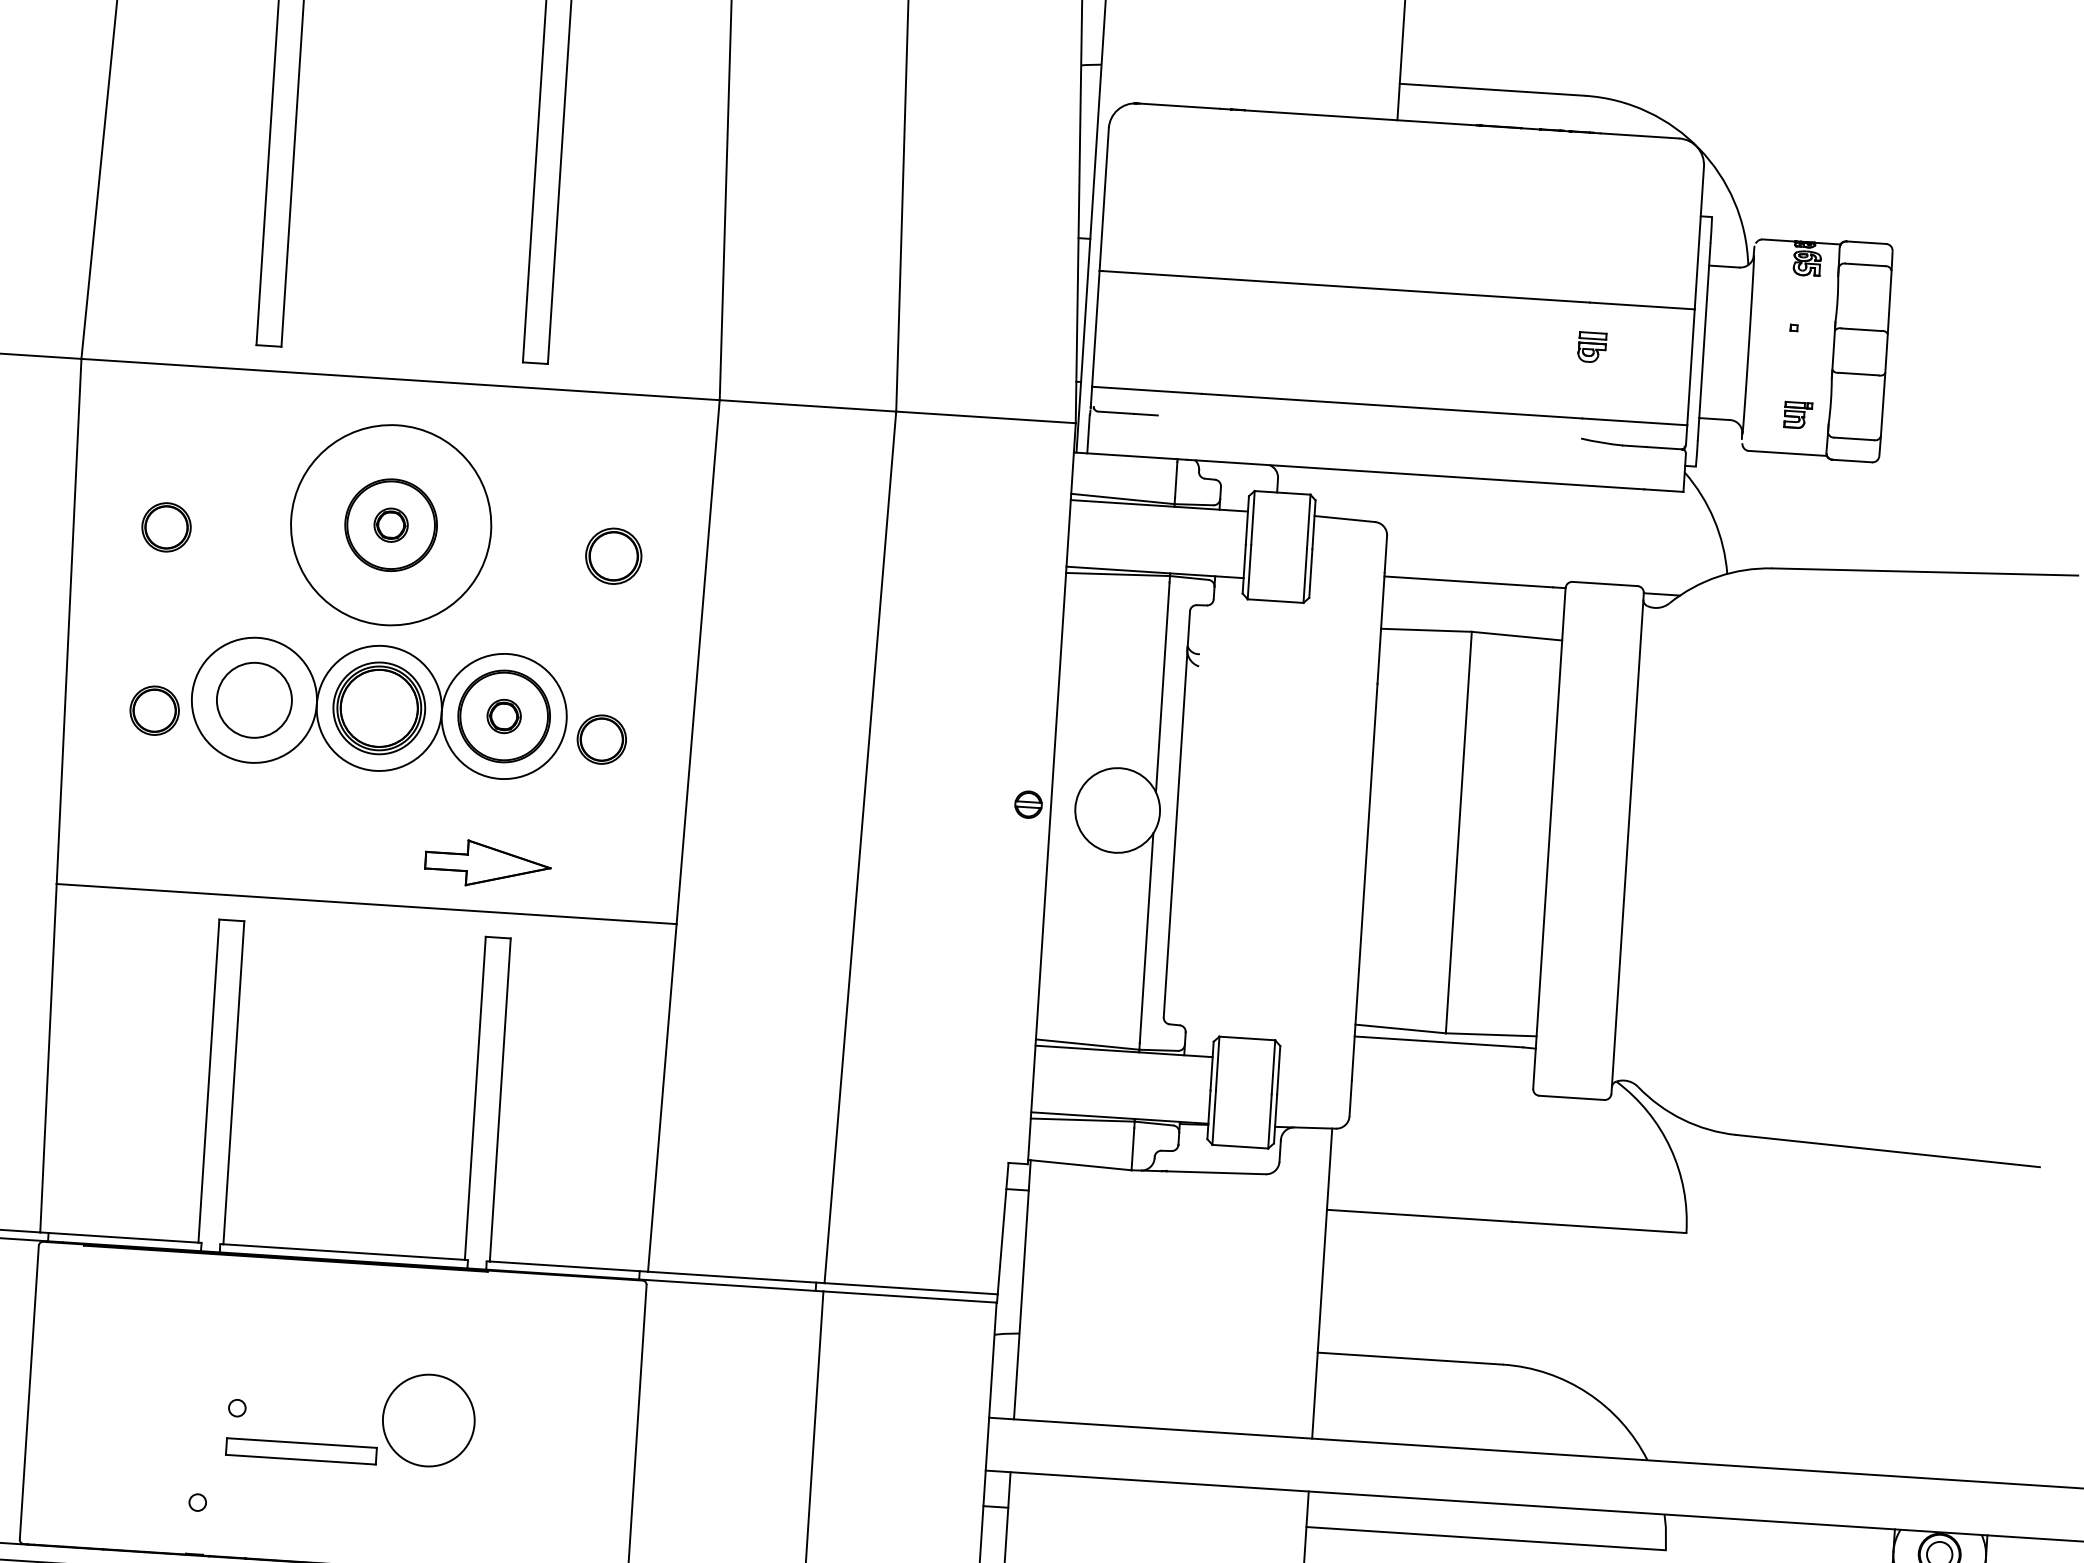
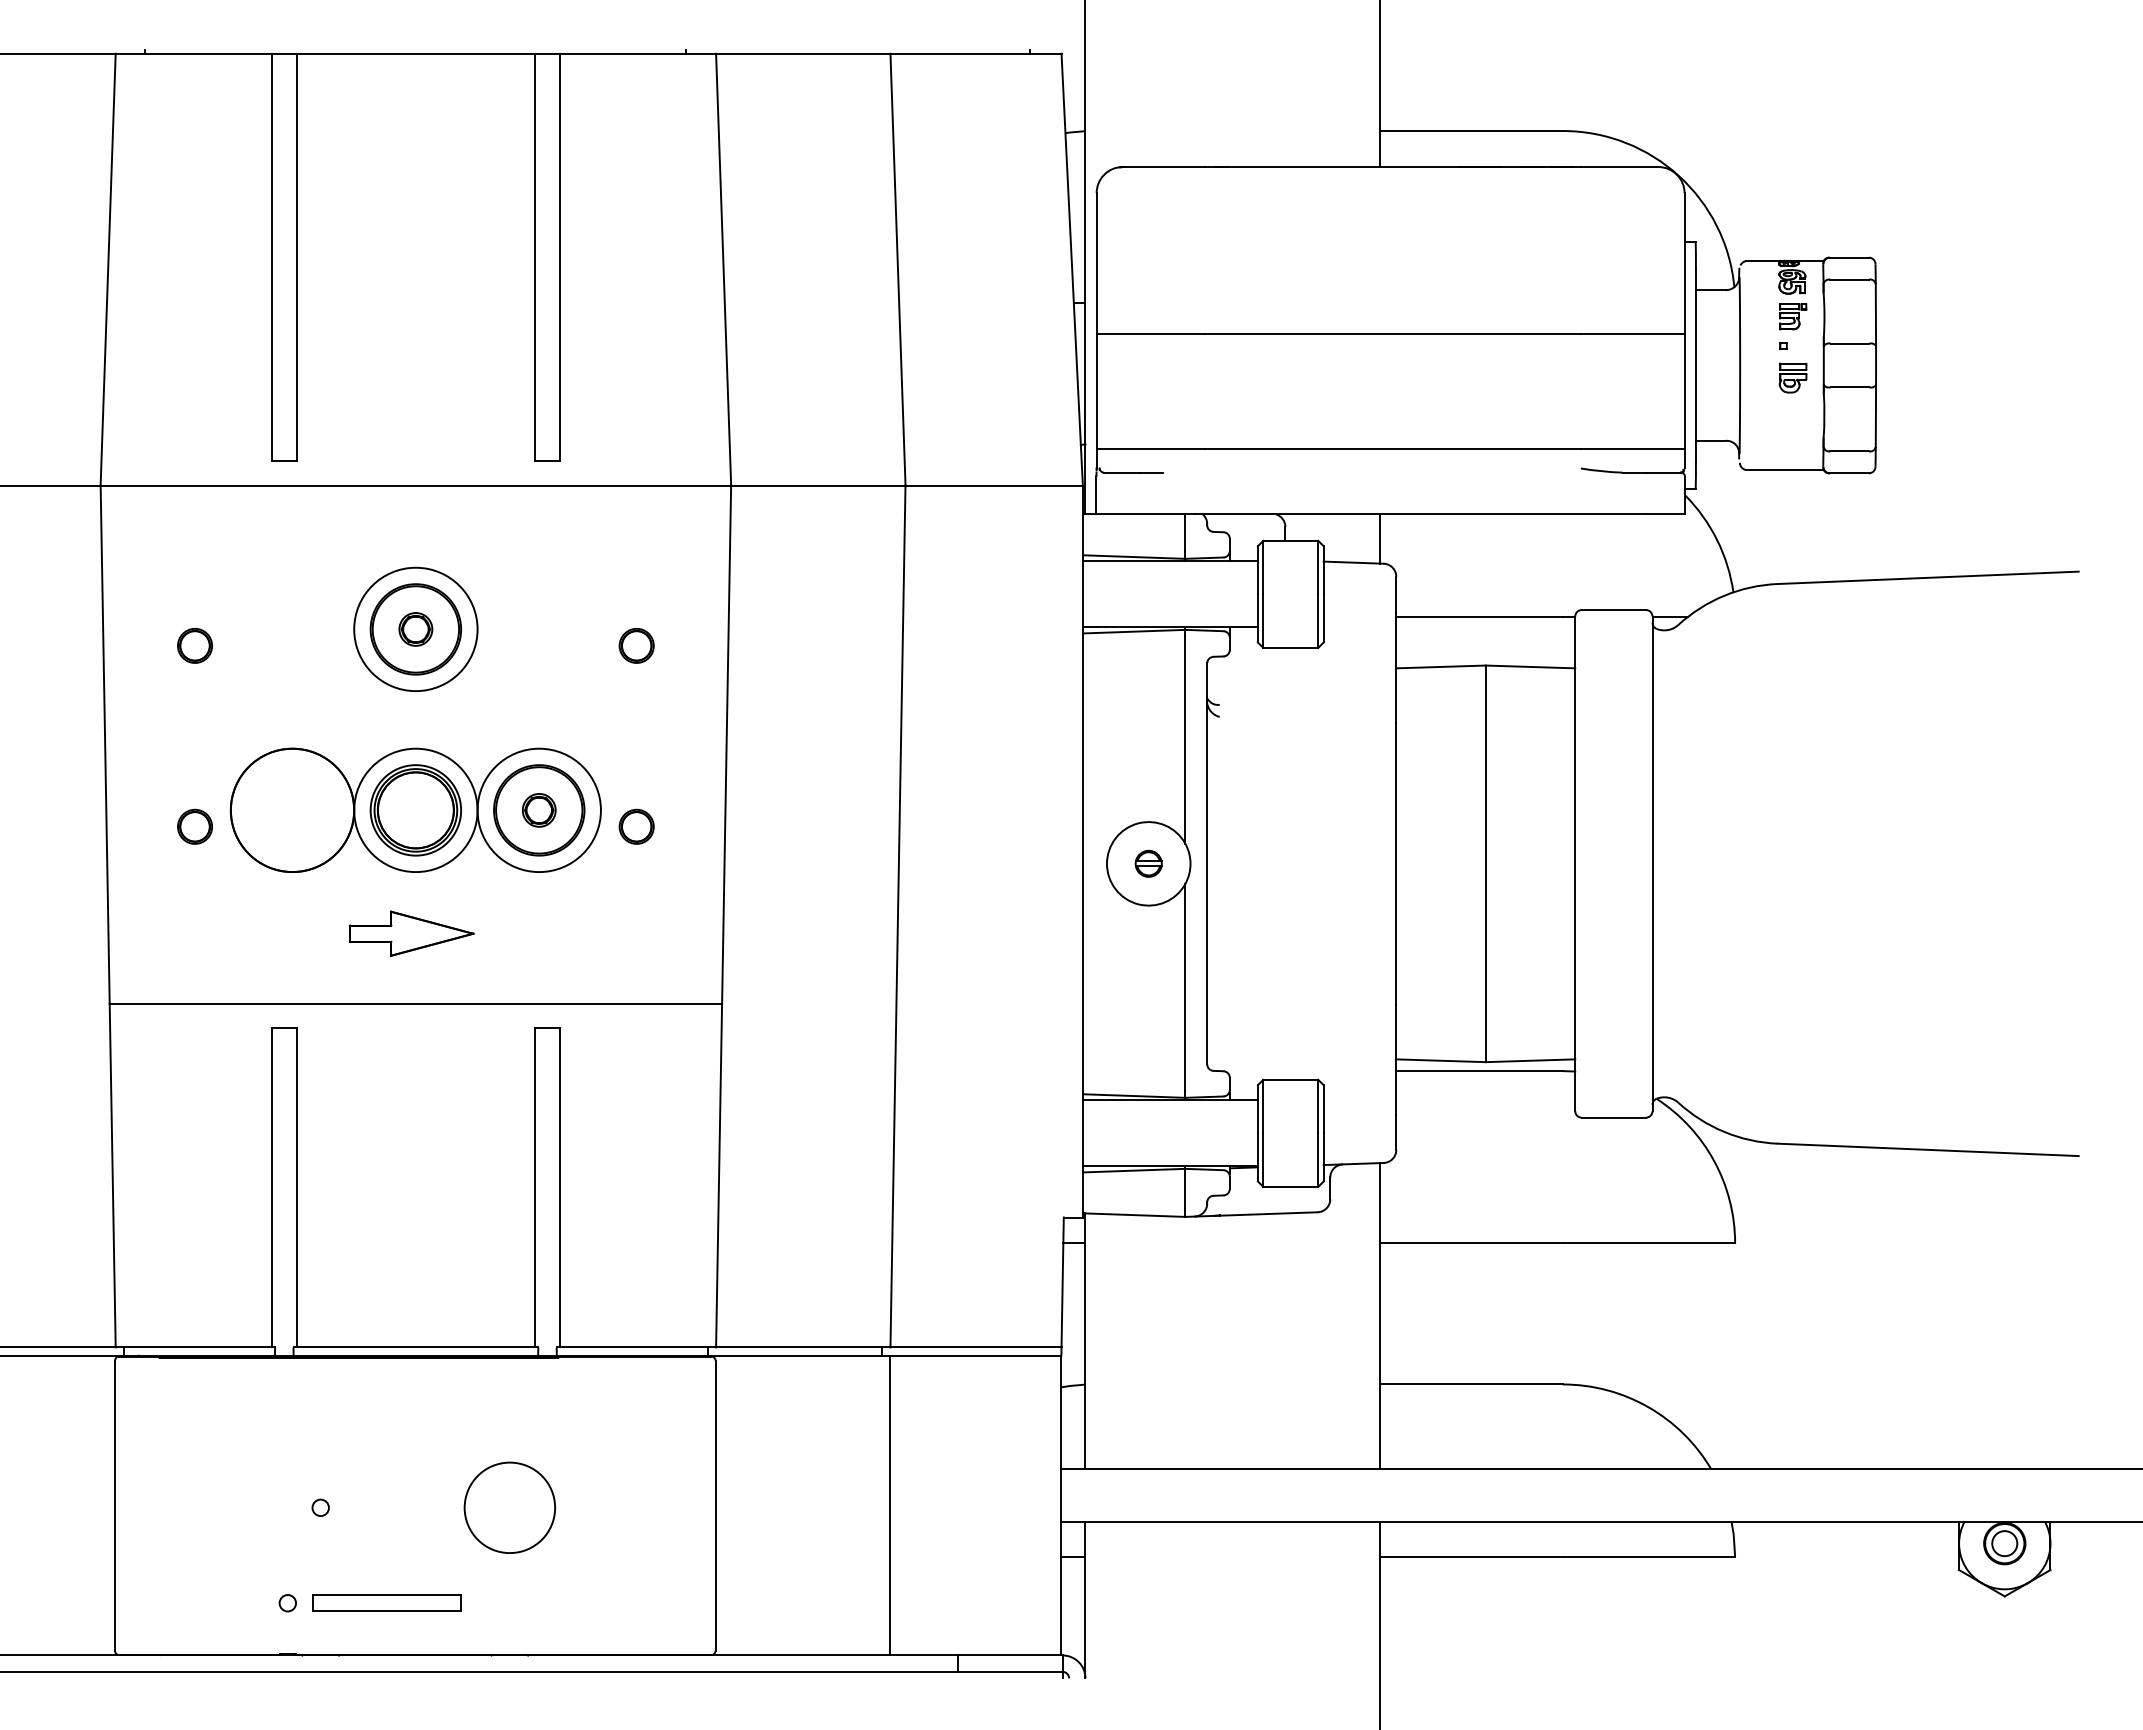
part: (1591, 346) -> (1792, 377), moved
part: (1798, 415) -> (1793, 316), moved
line: (1373, 496) -> (1380, 538), added
circle: (390, 525) -> (415, 629), size x0.62
part: (165, 526) -> (194, 645), size x0.71
part: (613, 555) -> (636, 645), size x0.62
circle: (254, 700) -> (292, 810), size x1.67
part: (154, 710) -> (194, 826), size x0.71
part: (601, 739) -> (636, 826), size x0.71
part: (1028, 804) -> (1148, 863), moved
part: (487, 863) -> (411, 933), moved
part: (301, 1450) -> (386, 1602), moved

